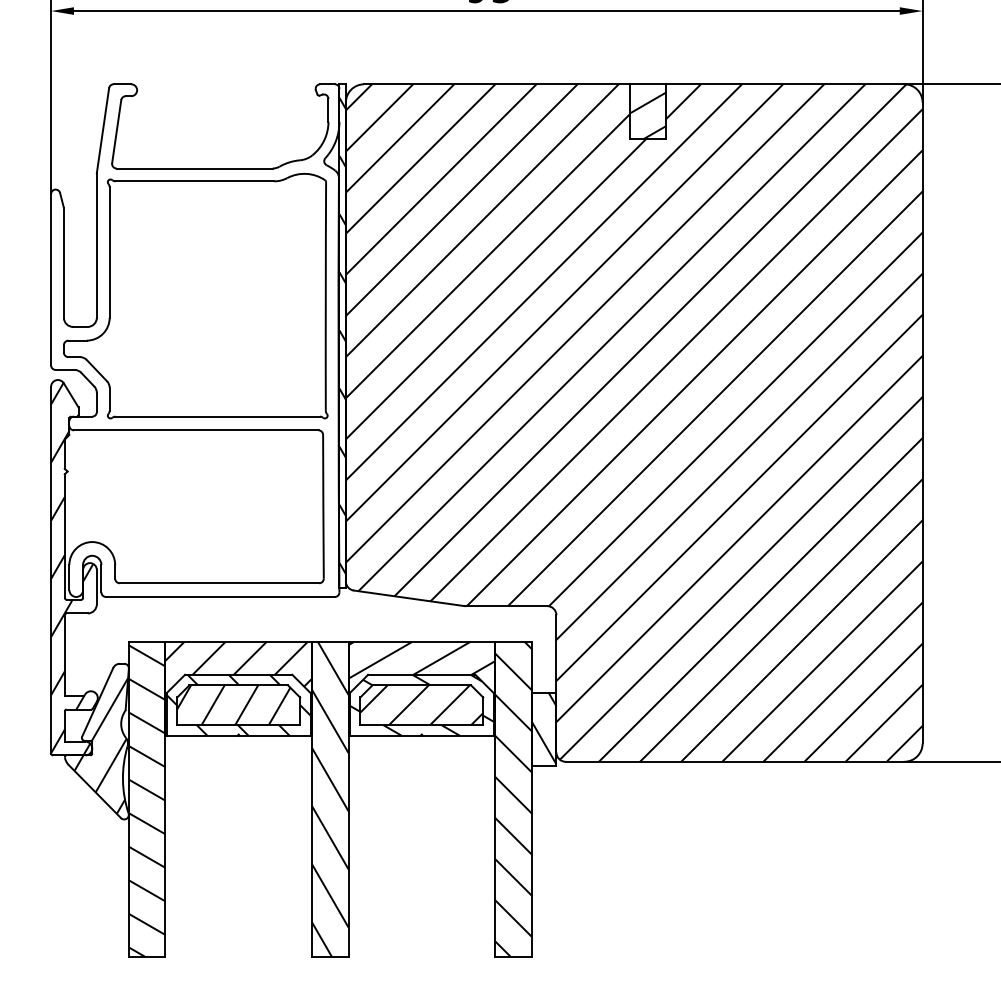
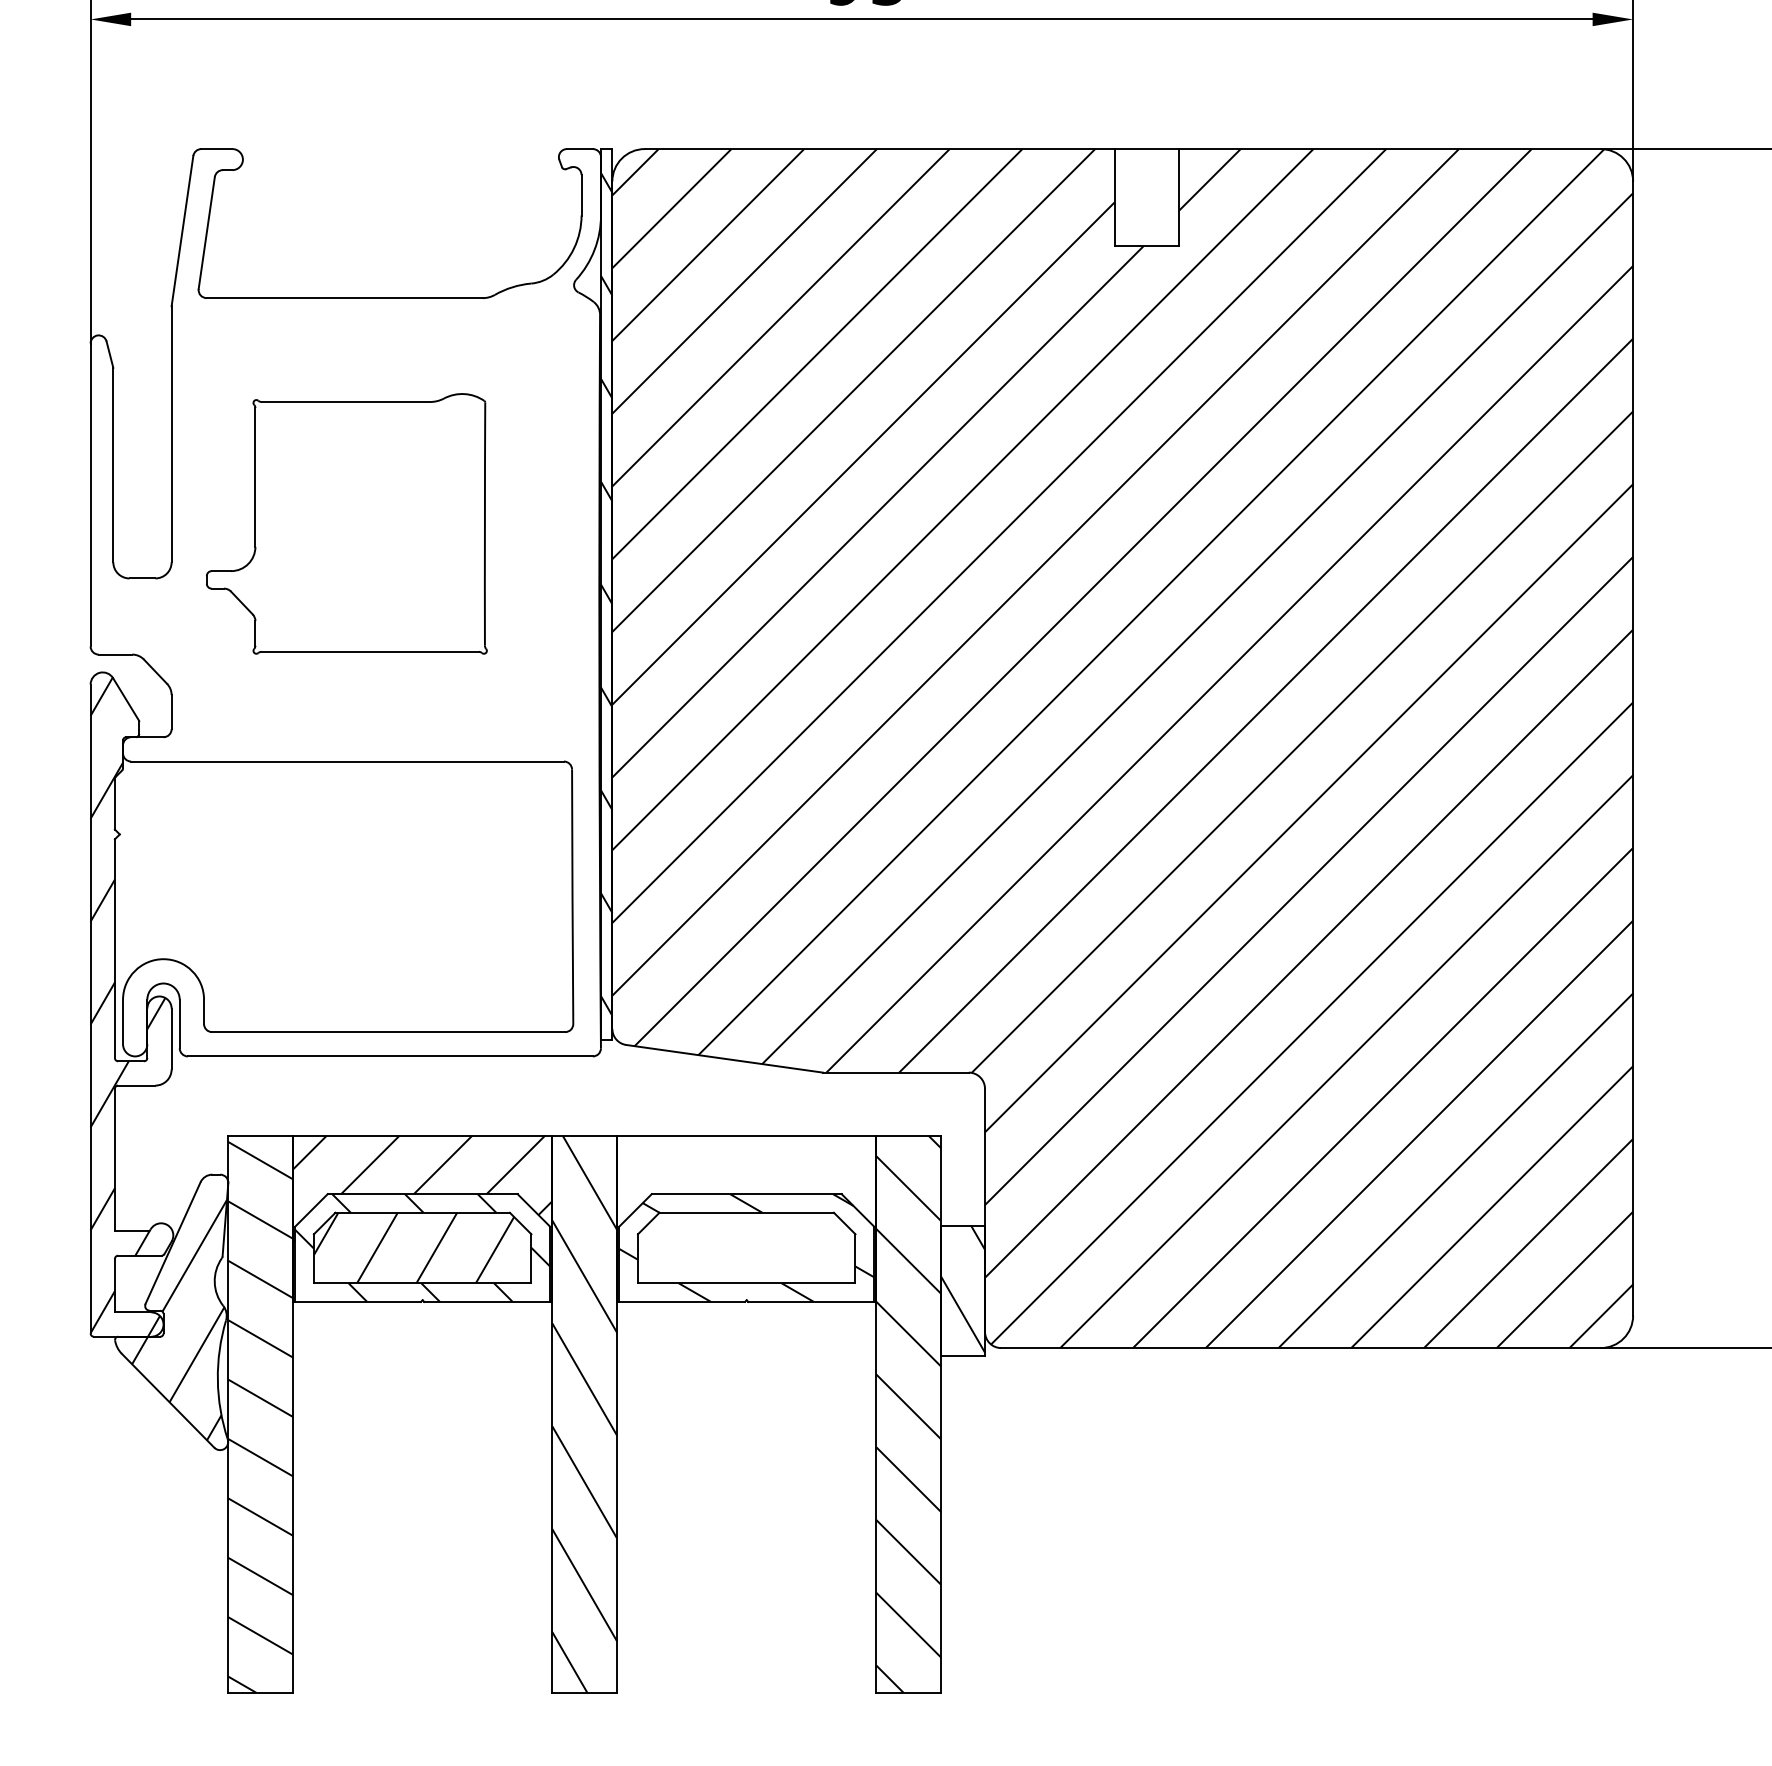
hatch: (647, 115) -> (1146, 204), removed
part: (195, 295) -> (346, 522), size x0.6
hatch: (421, 685) -> (746, 1213), removed
hatch: (421, 705) -> (746, 1248), removed

